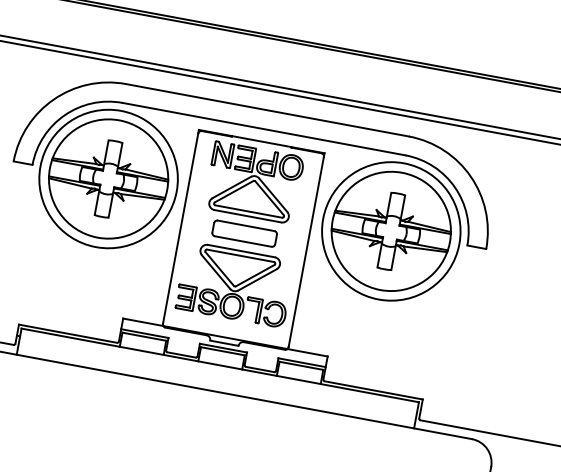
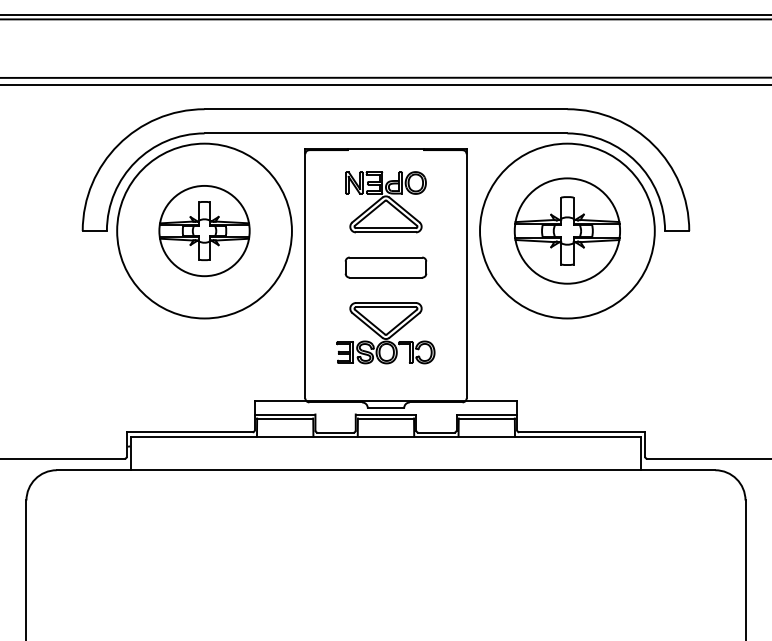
part: (108, 178) -> (204, 230), size x0.6
part: (253, 182) -> (385, 202), size x0.7
part: (391, 230) -> (567, 230), size x0.7
part: (234, 284) -> (385, 333), size x0.7

